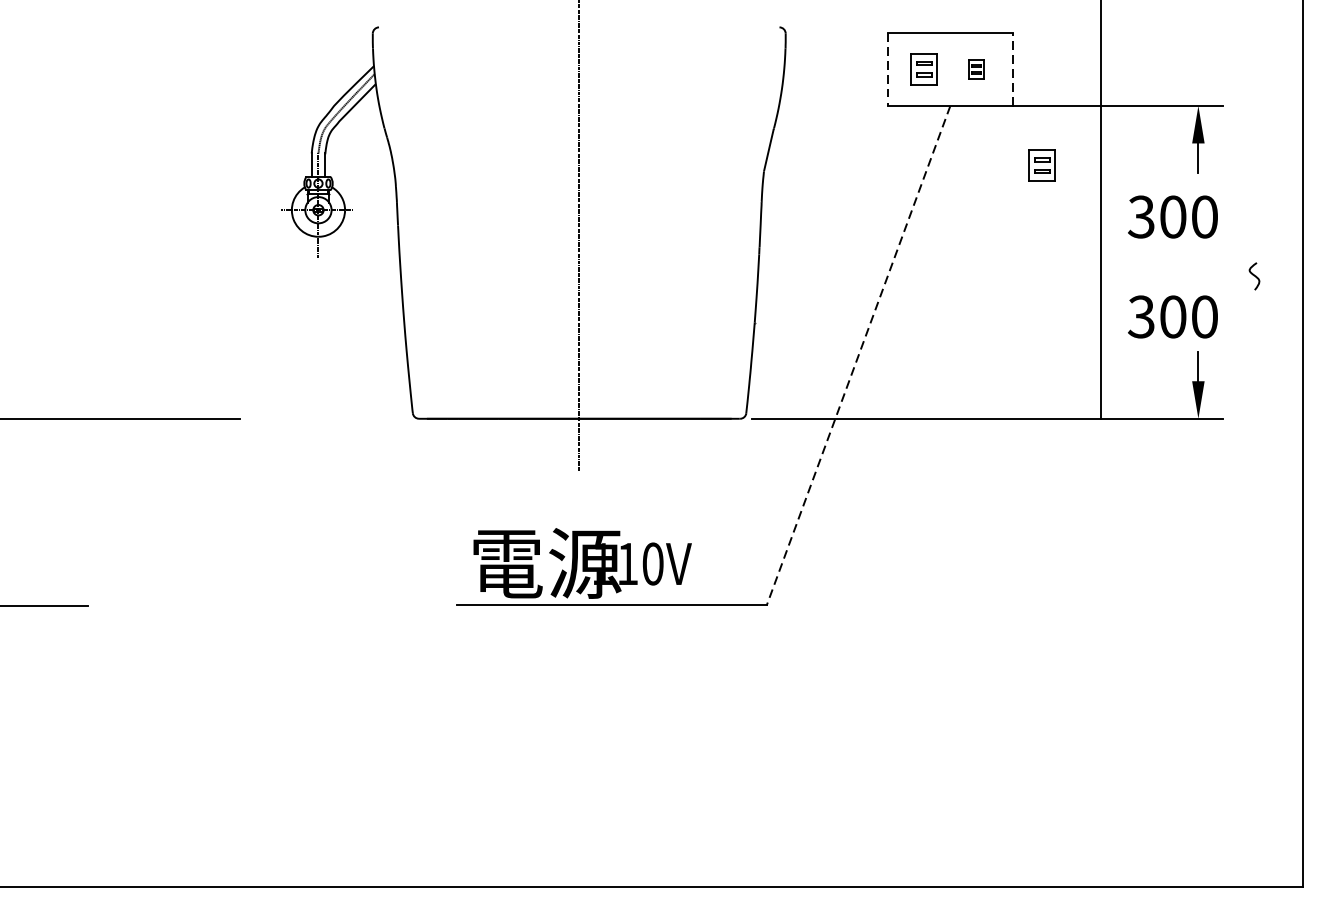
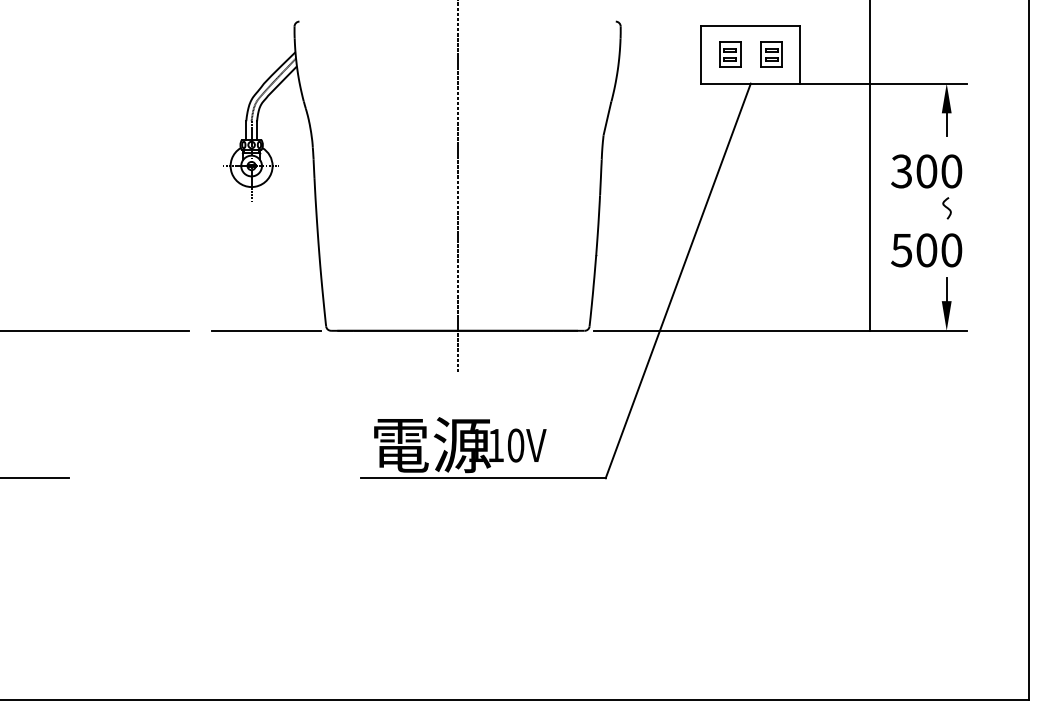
line: (887, 69) -> (701, 54), dashed -> solid
part: (976, 69) -> (771, 54), size x1.67
line: (1013, 69) -> (800, 54), dashed -> solid
part: (1042, 165) -> (823, 130), removed
curve: (1253, 276) -> (946, 208), moved
text: (1141, 317) -> (901, 250), 300 -> 500
line: (858, 356) -> (678, 281), dashed -> solid
line: (336, 418) -> (265, 330), added

